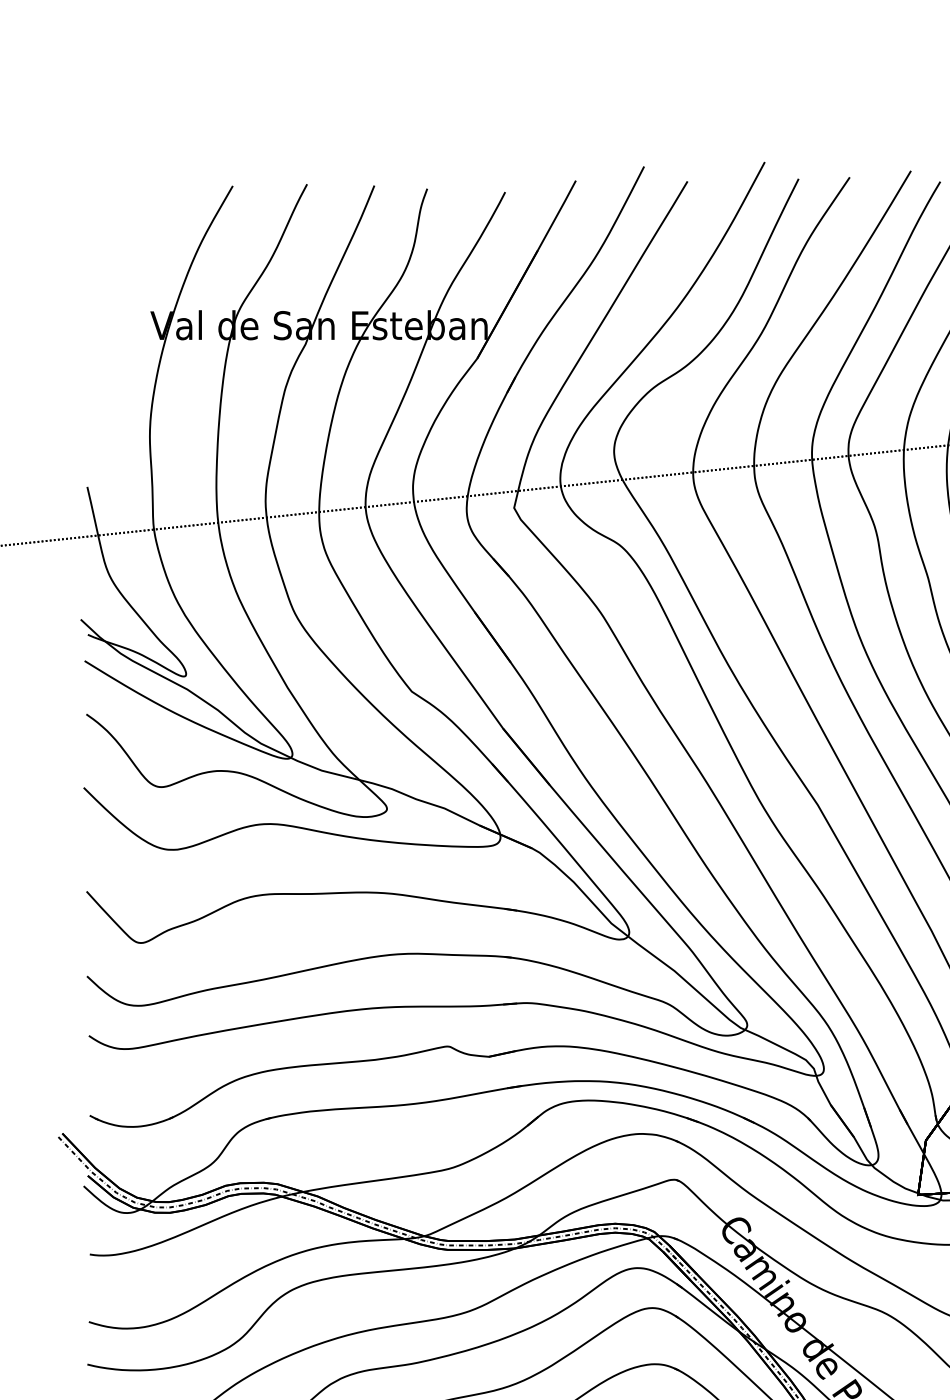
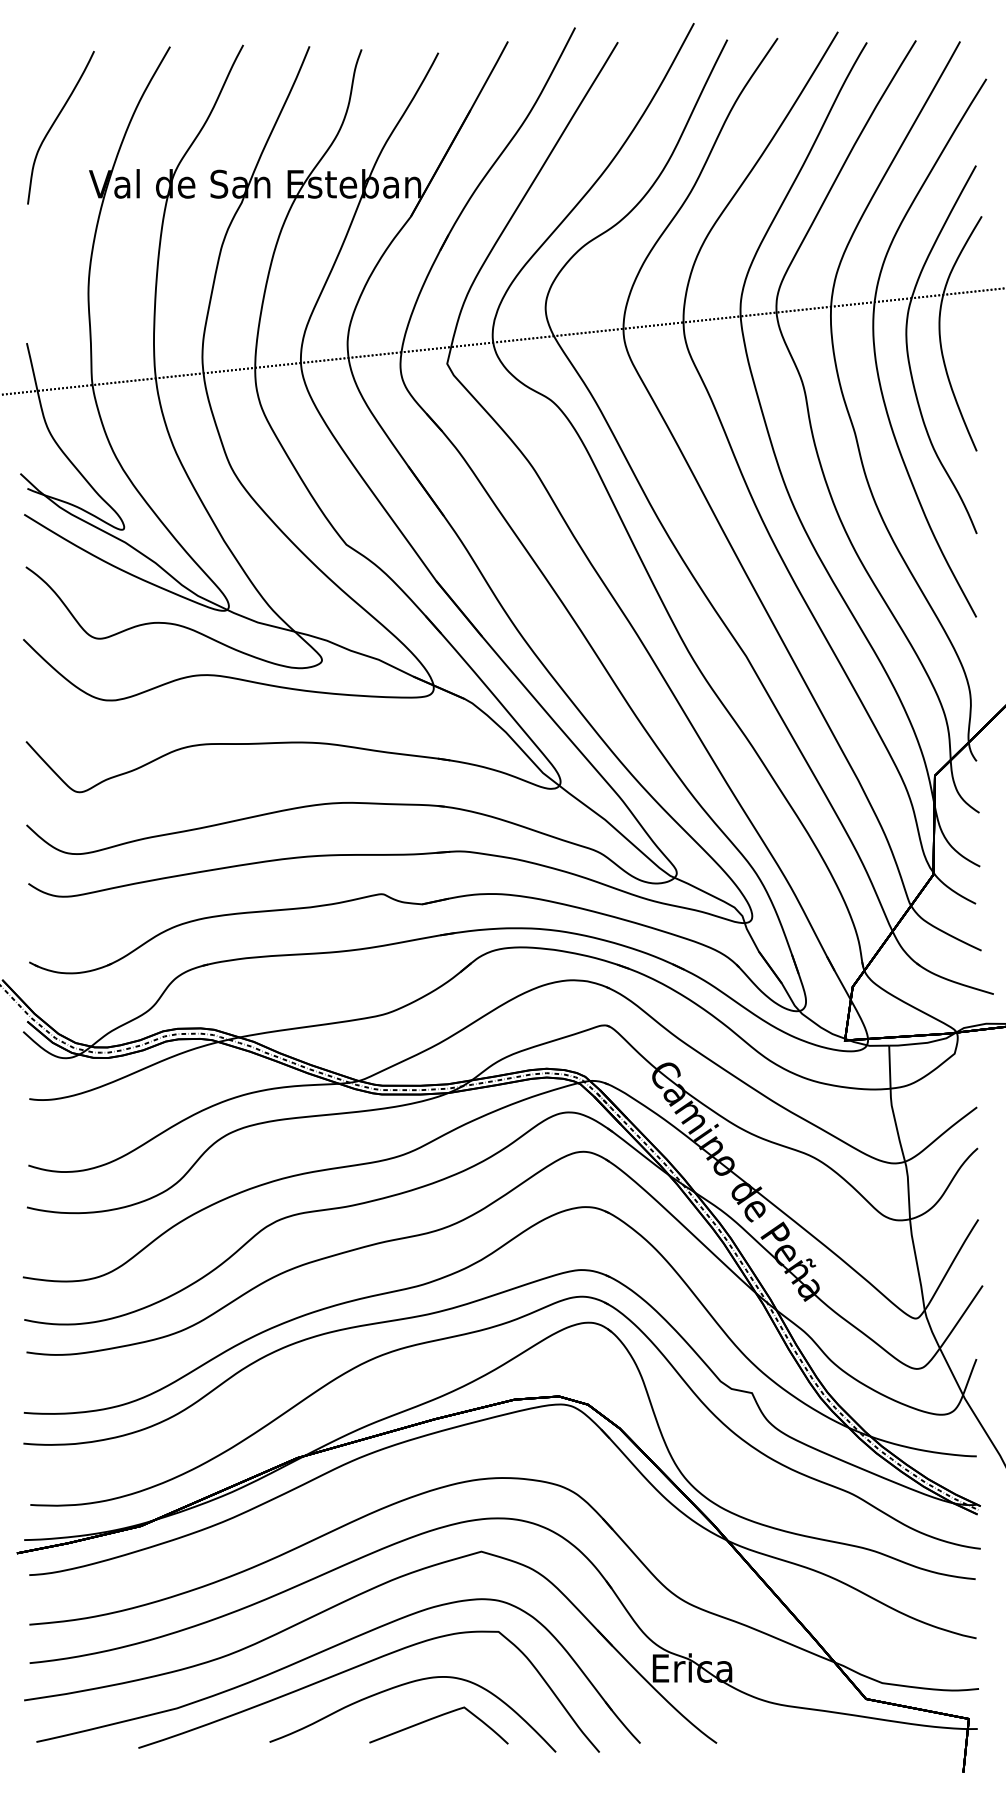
curve: (116, 262) -> (55, 122), added

